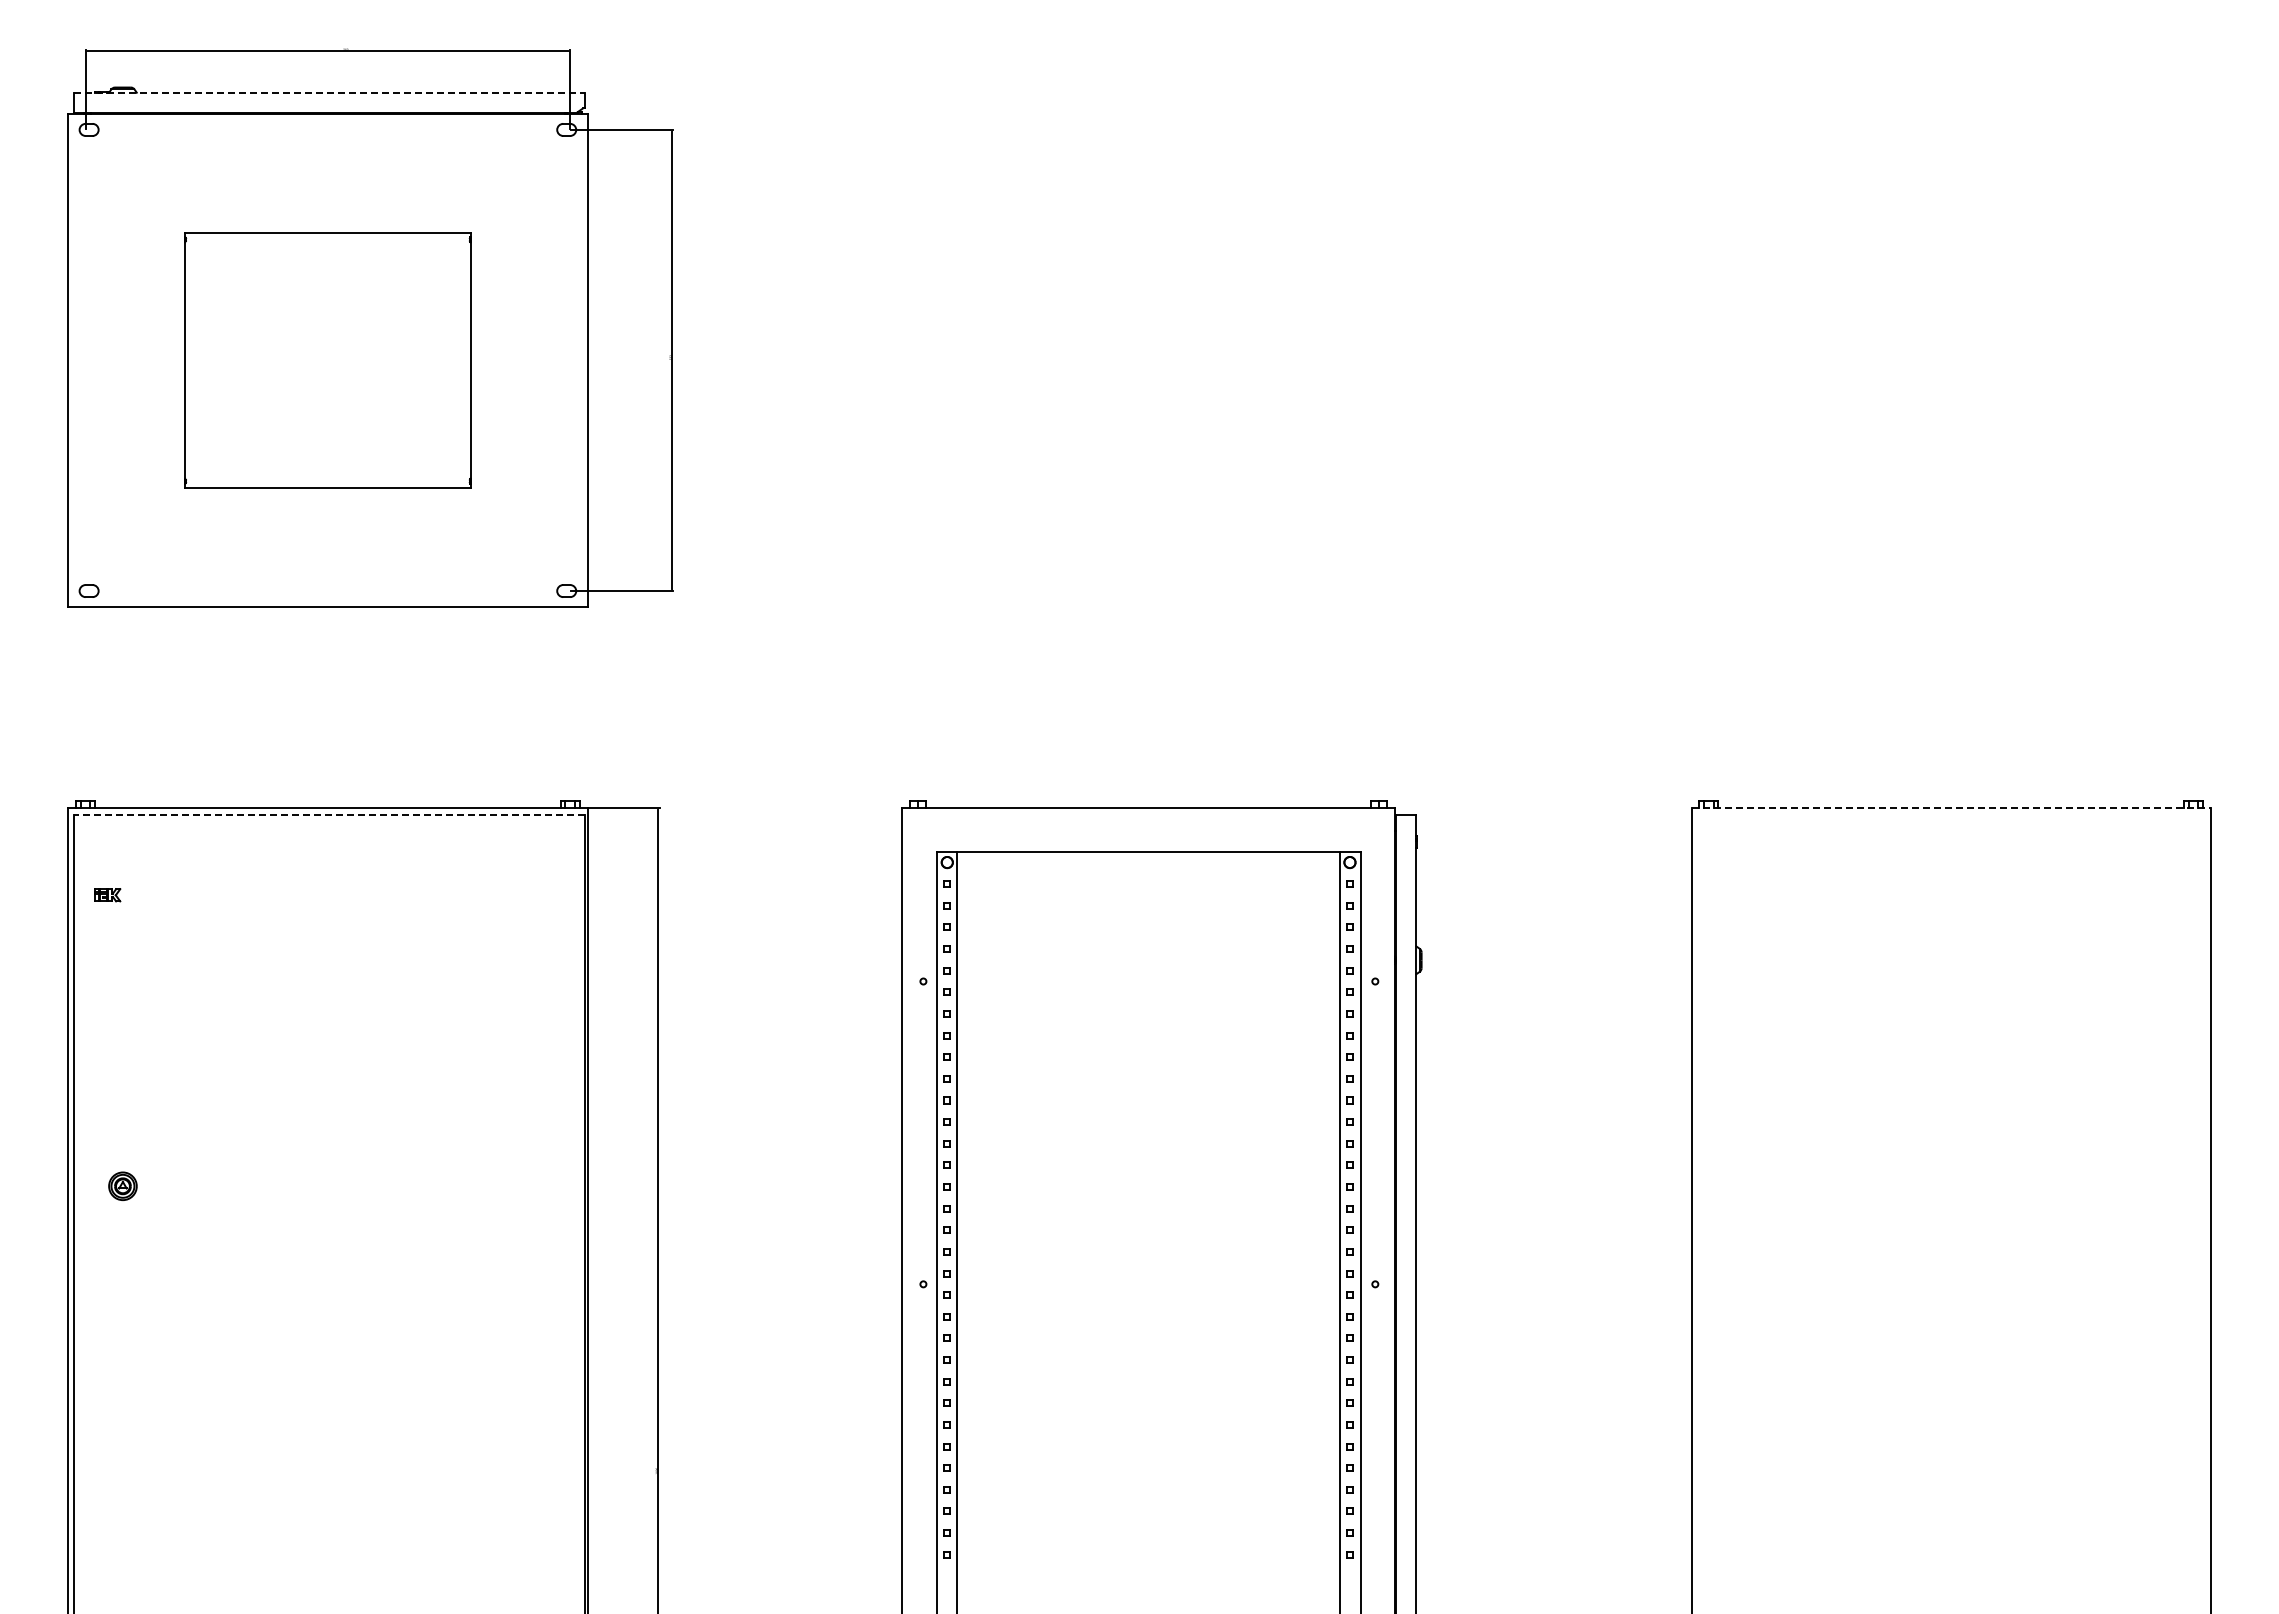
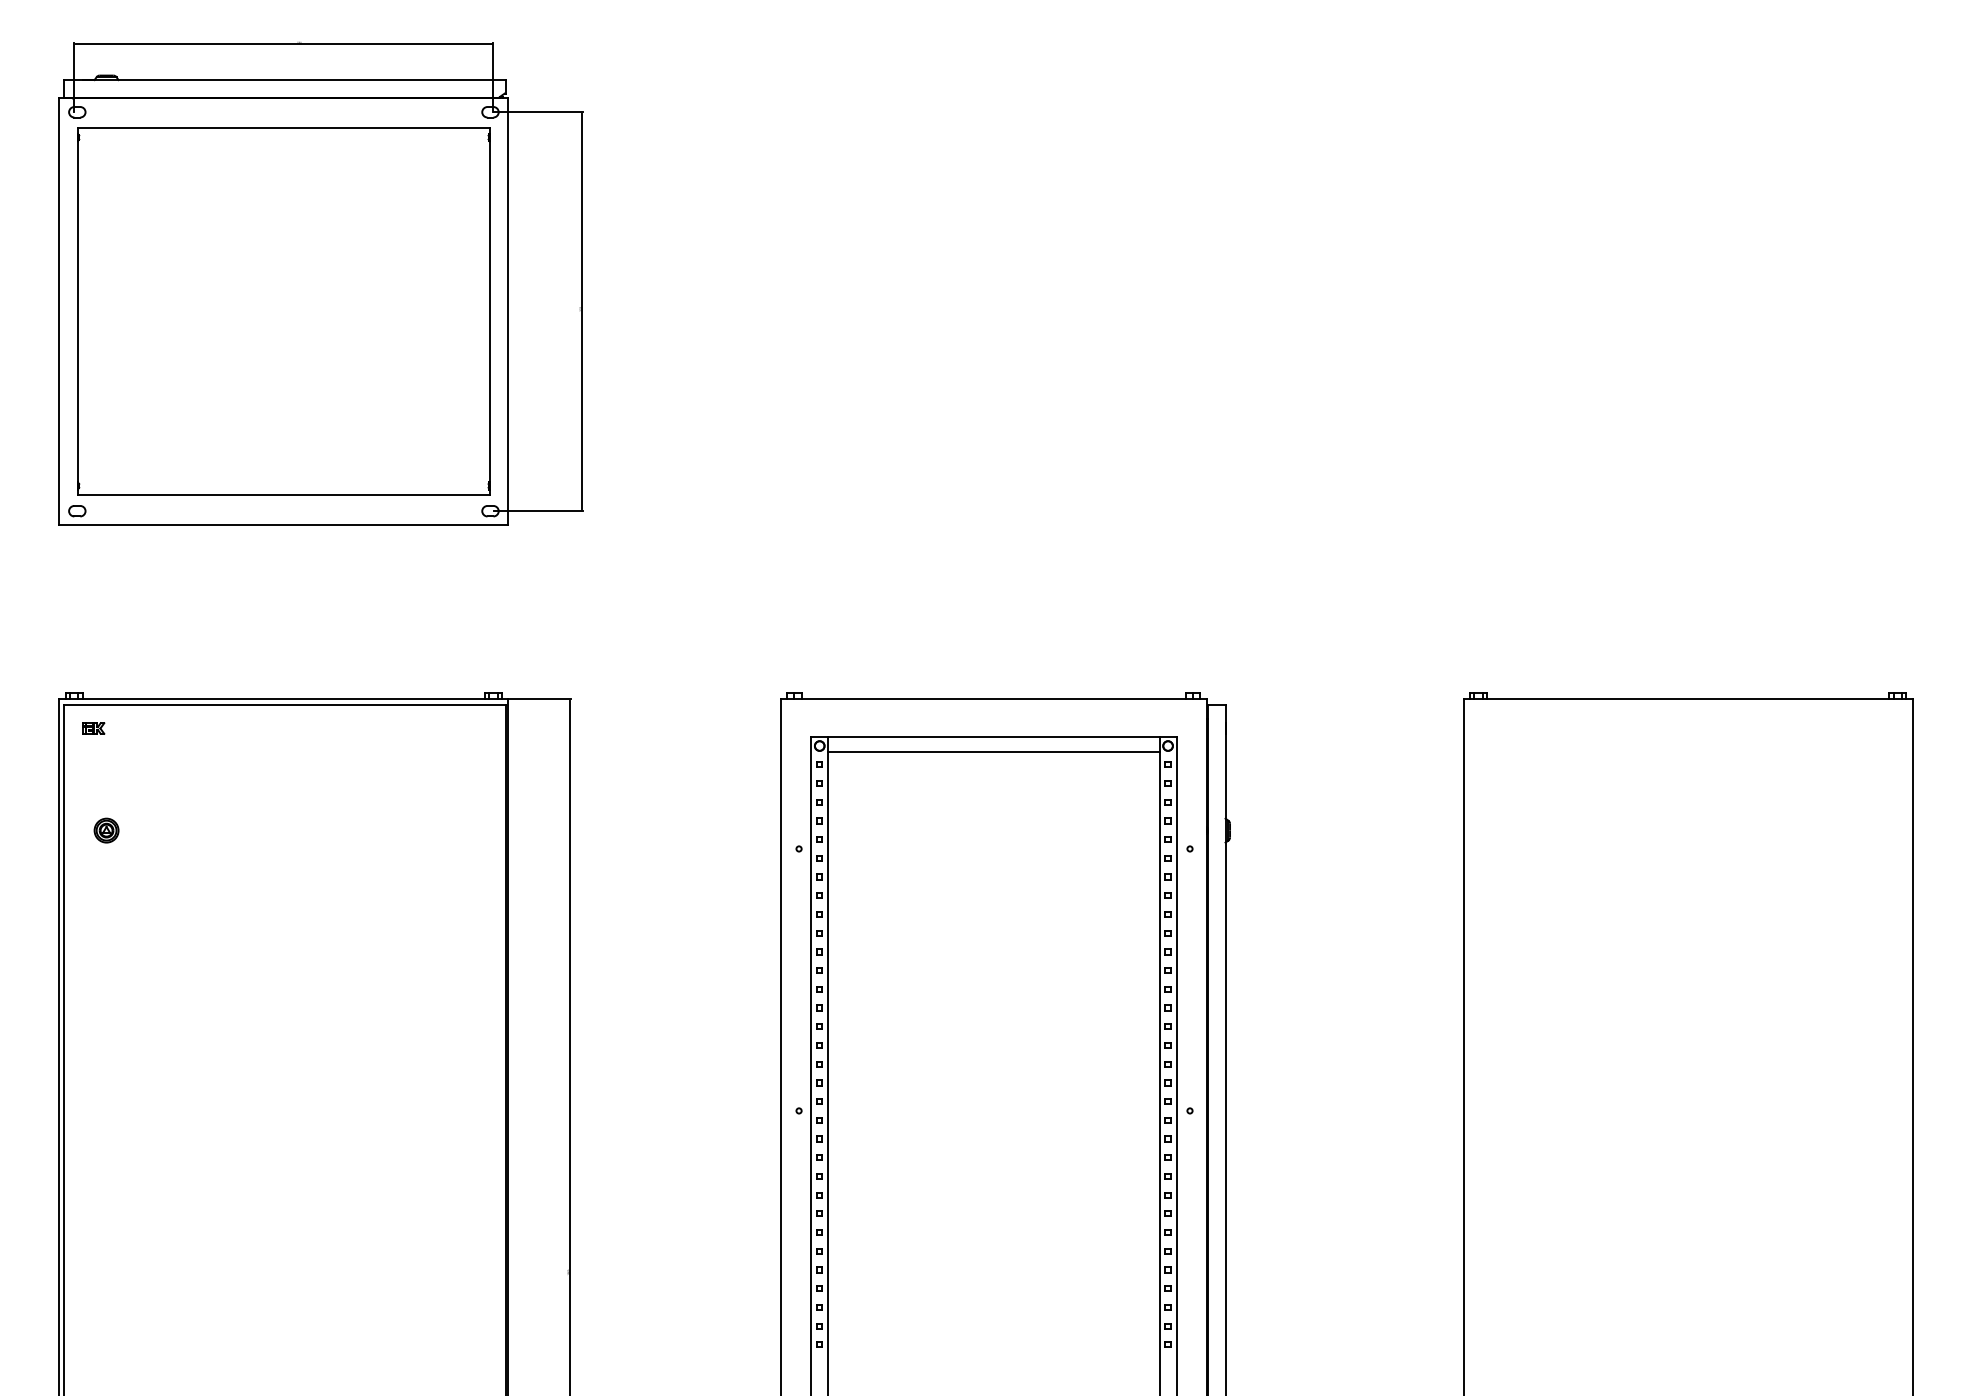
line: (329, 92) -> (285, 79), dashed -> solid
part: (327, 360) -> (283, 311), size x1.67
line: (1951, 808) -> (1688, 699), dashed -> solid
line: (328, 814) -> (284, 704), dashed -> solid
line: (1148, 869) -> (993, 752), added
part: (107, 895) -> (93, 728), moved
part: (122, 1185) -> (106, 829), moved

